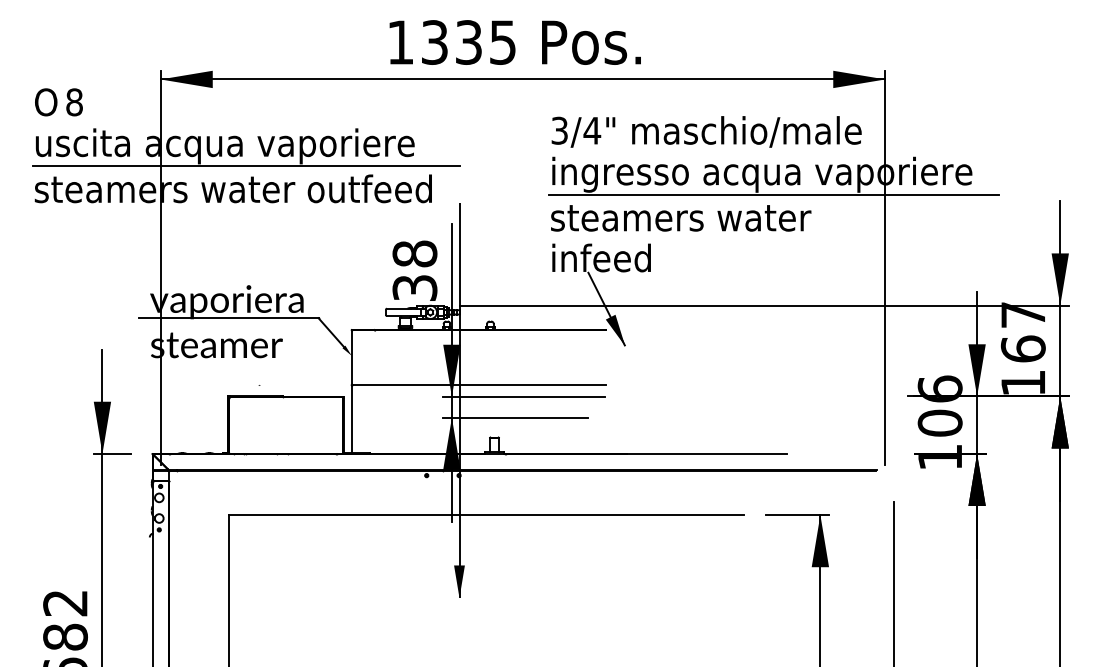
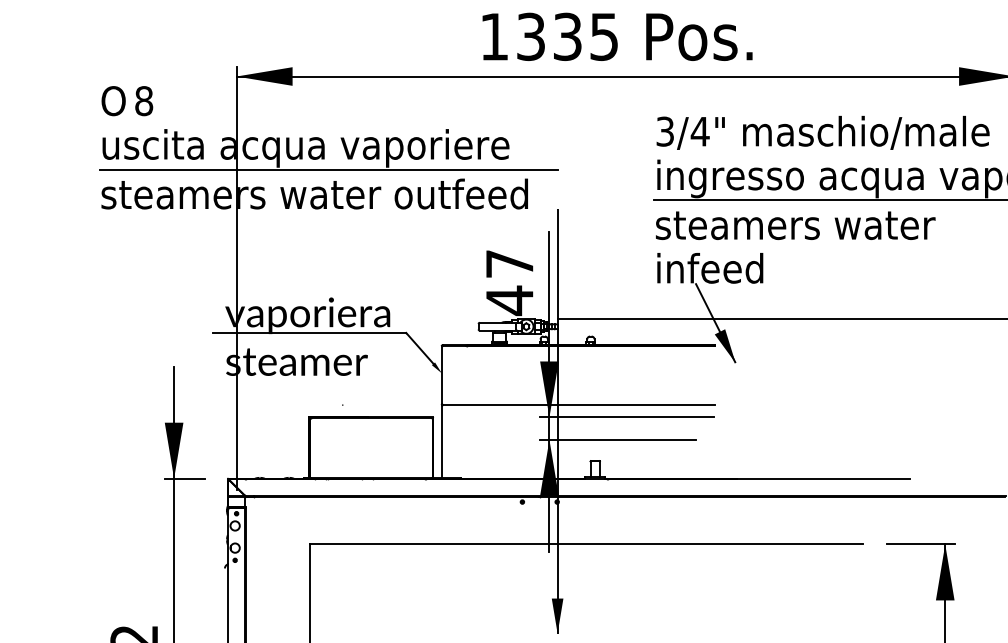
text: (414, 271) -> (509, 282), 38 -> 47

